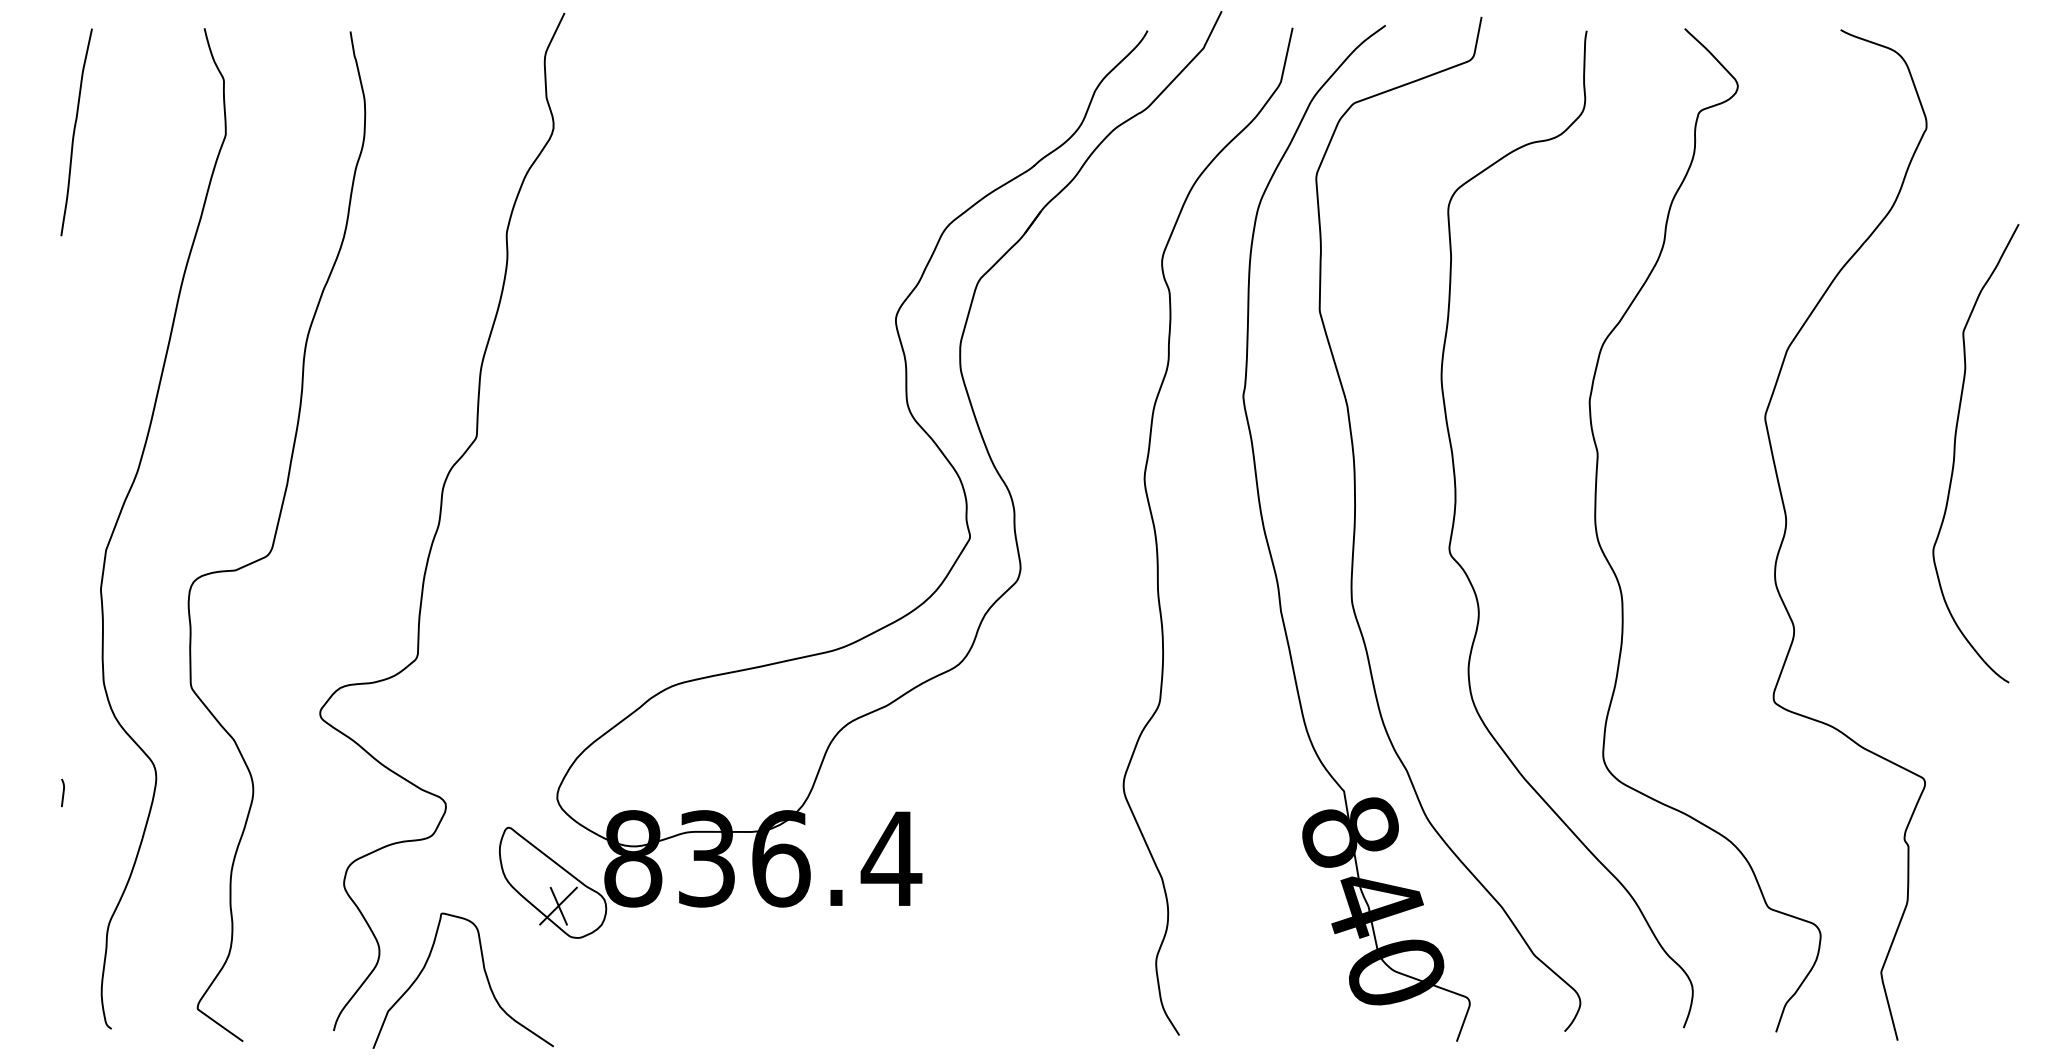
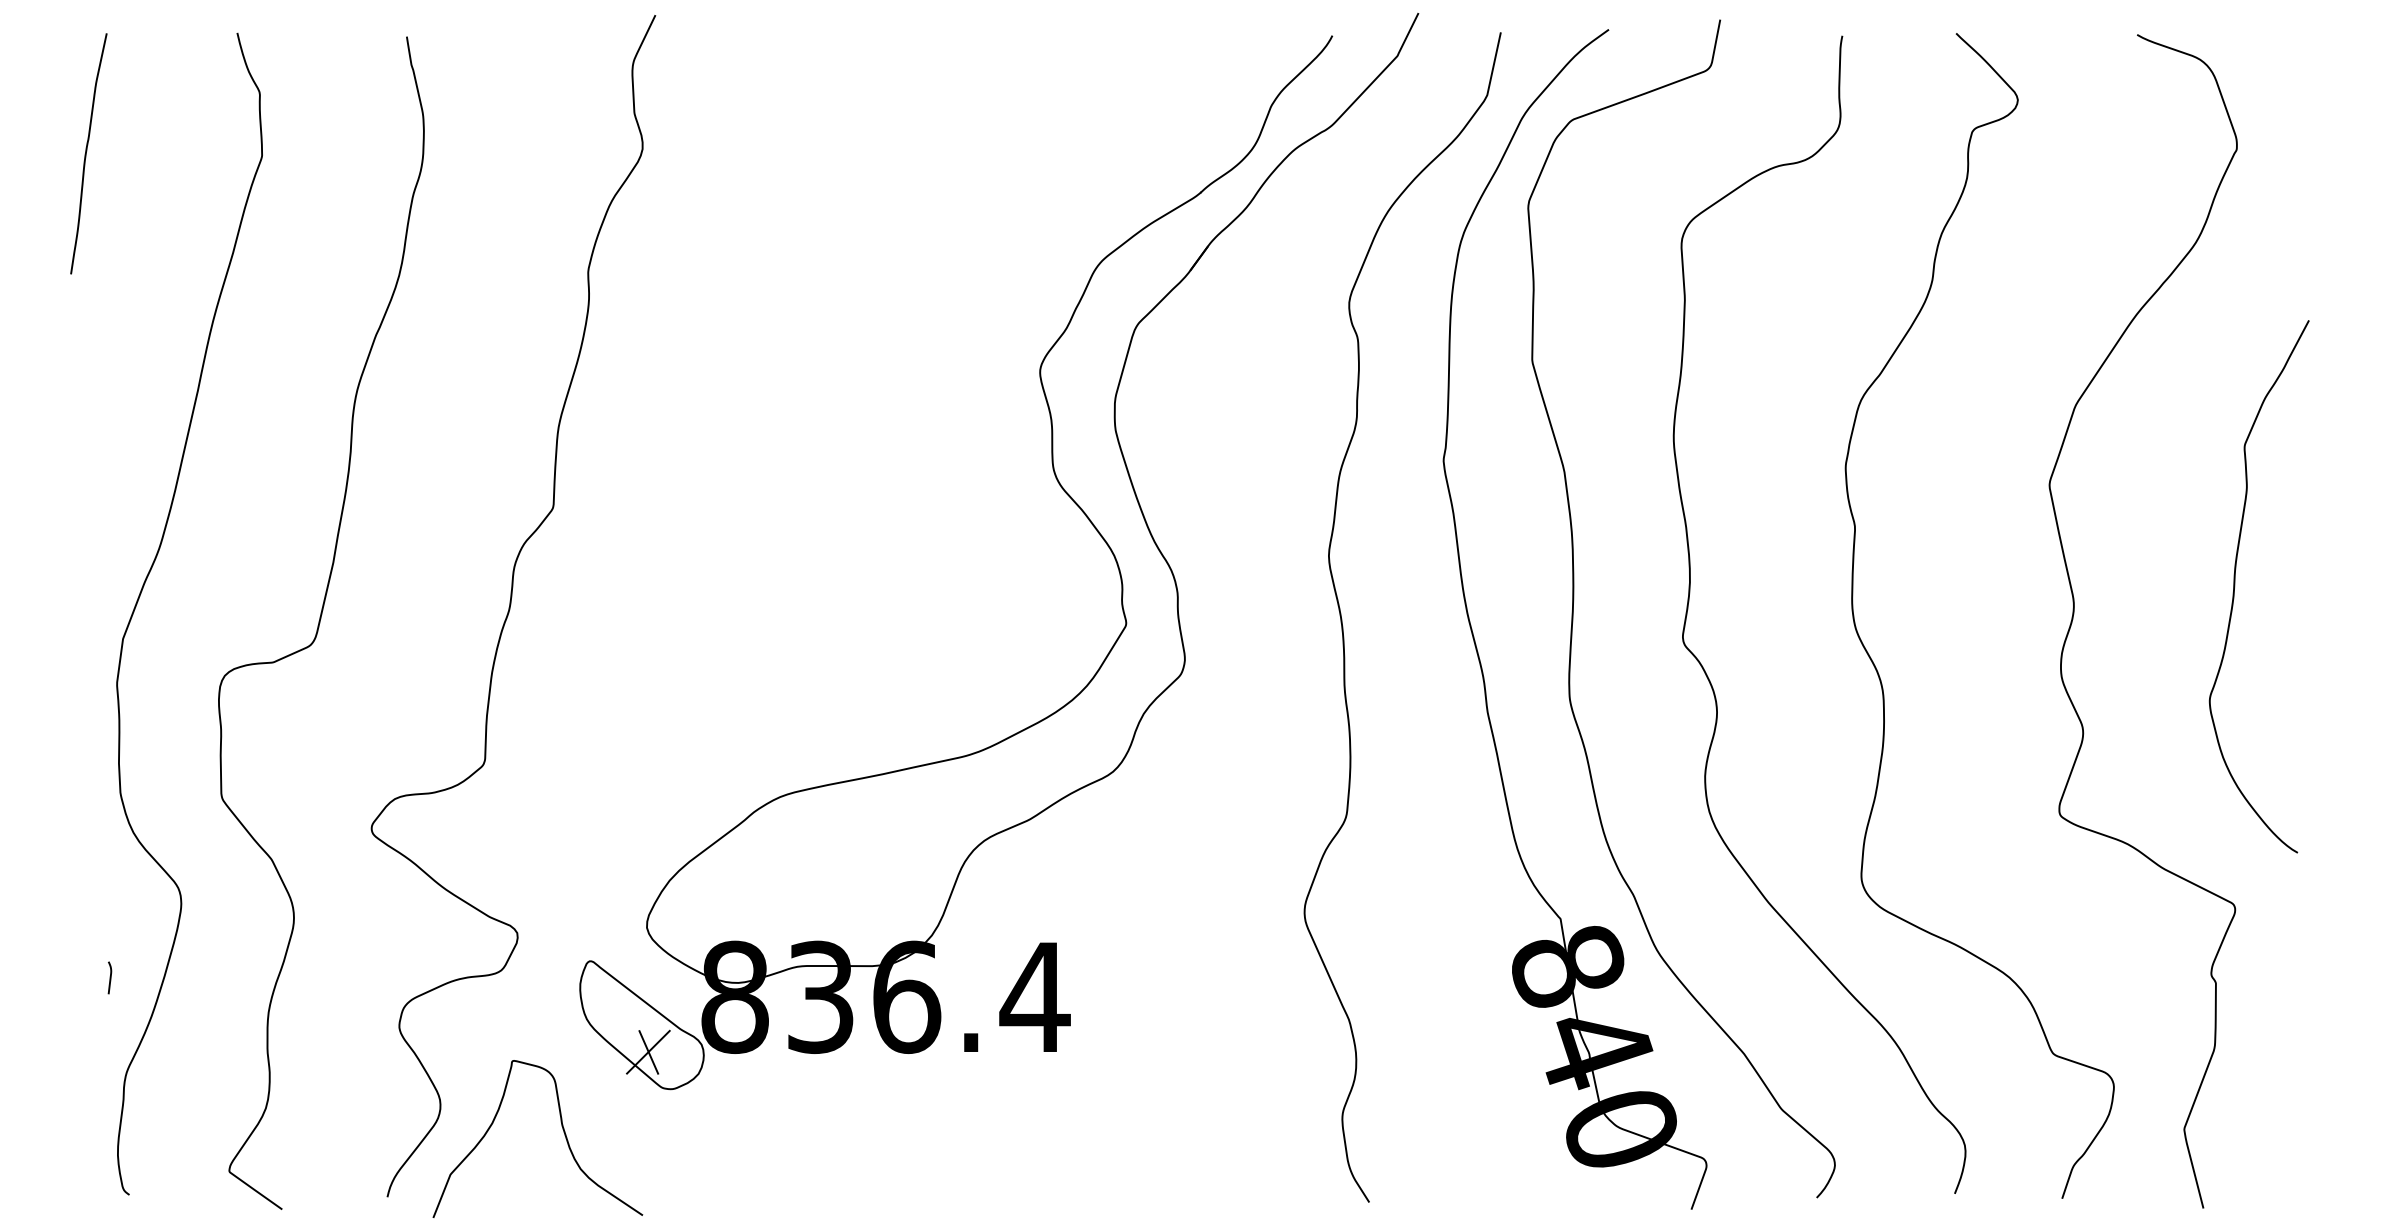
curve: (1955, 453) -> (2235, 586), moved
curve: (62, 792) -> (109, 977), moved

